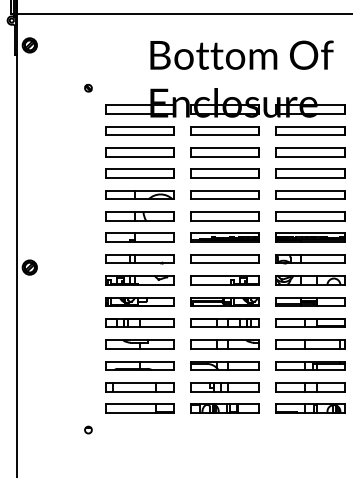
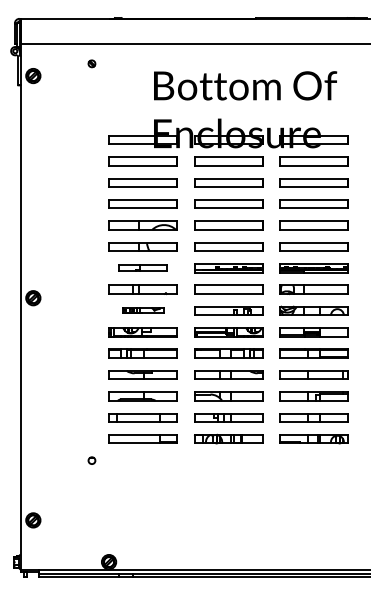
part: (87, 87) -> (91, 63), moved
part: (138, 237) -> (142, 268), size x0.7
part: (138, 279) -> (142, 310), size x0.6

